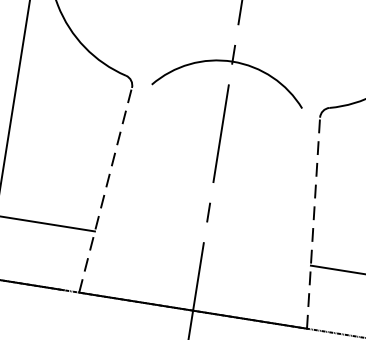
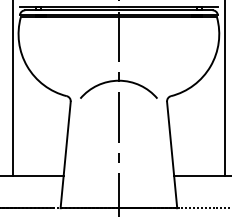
line: (105, 189) -> (65, 154), dashed -> solid
line: (314, 222) -> (172, 154), dashed -> solid

